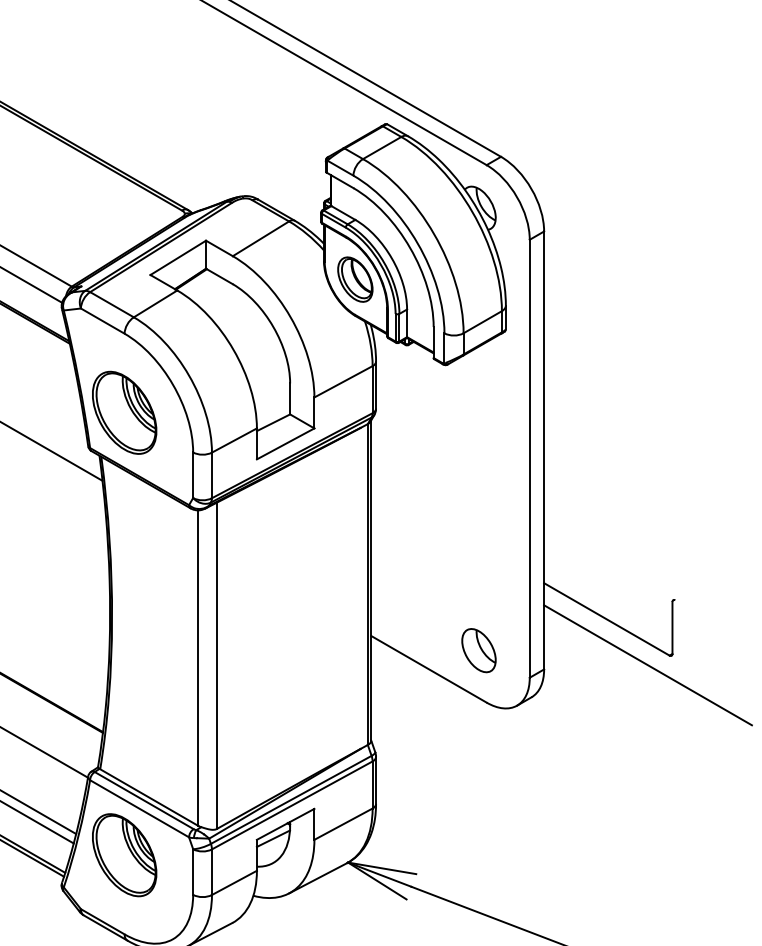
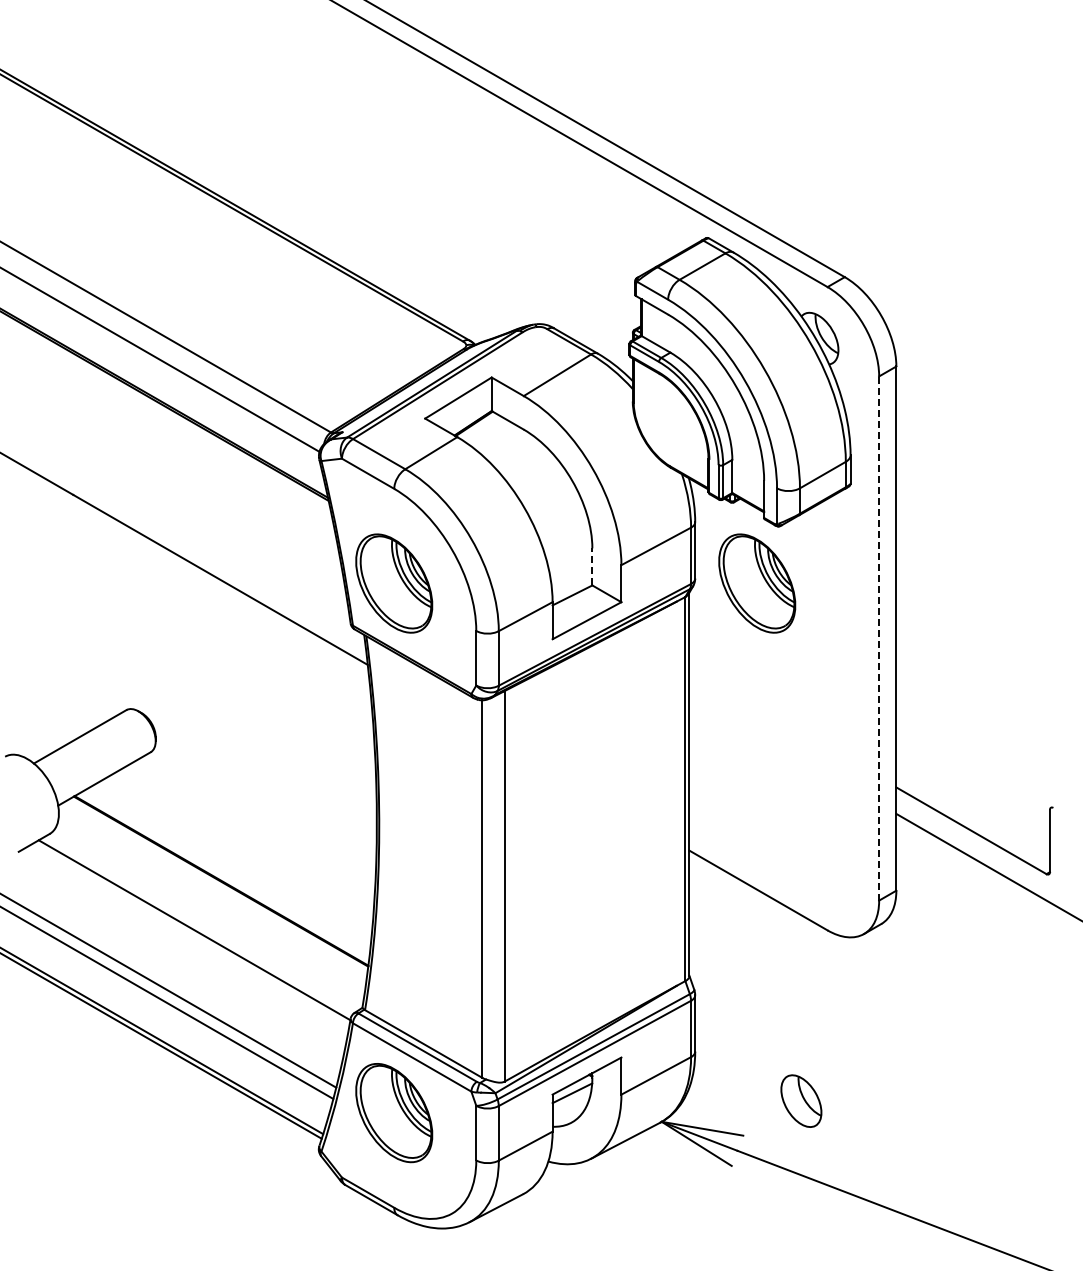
part: (355, 279) -> (670, 423), removed
line: (290, 398) -> (592, 566), solid -> dashed
part: (428, 412) -> (757, 583), added
line: (530, 458) -> (879, 638), solid -> dashed
part: (479, 650) -> (801, 1100), moved

